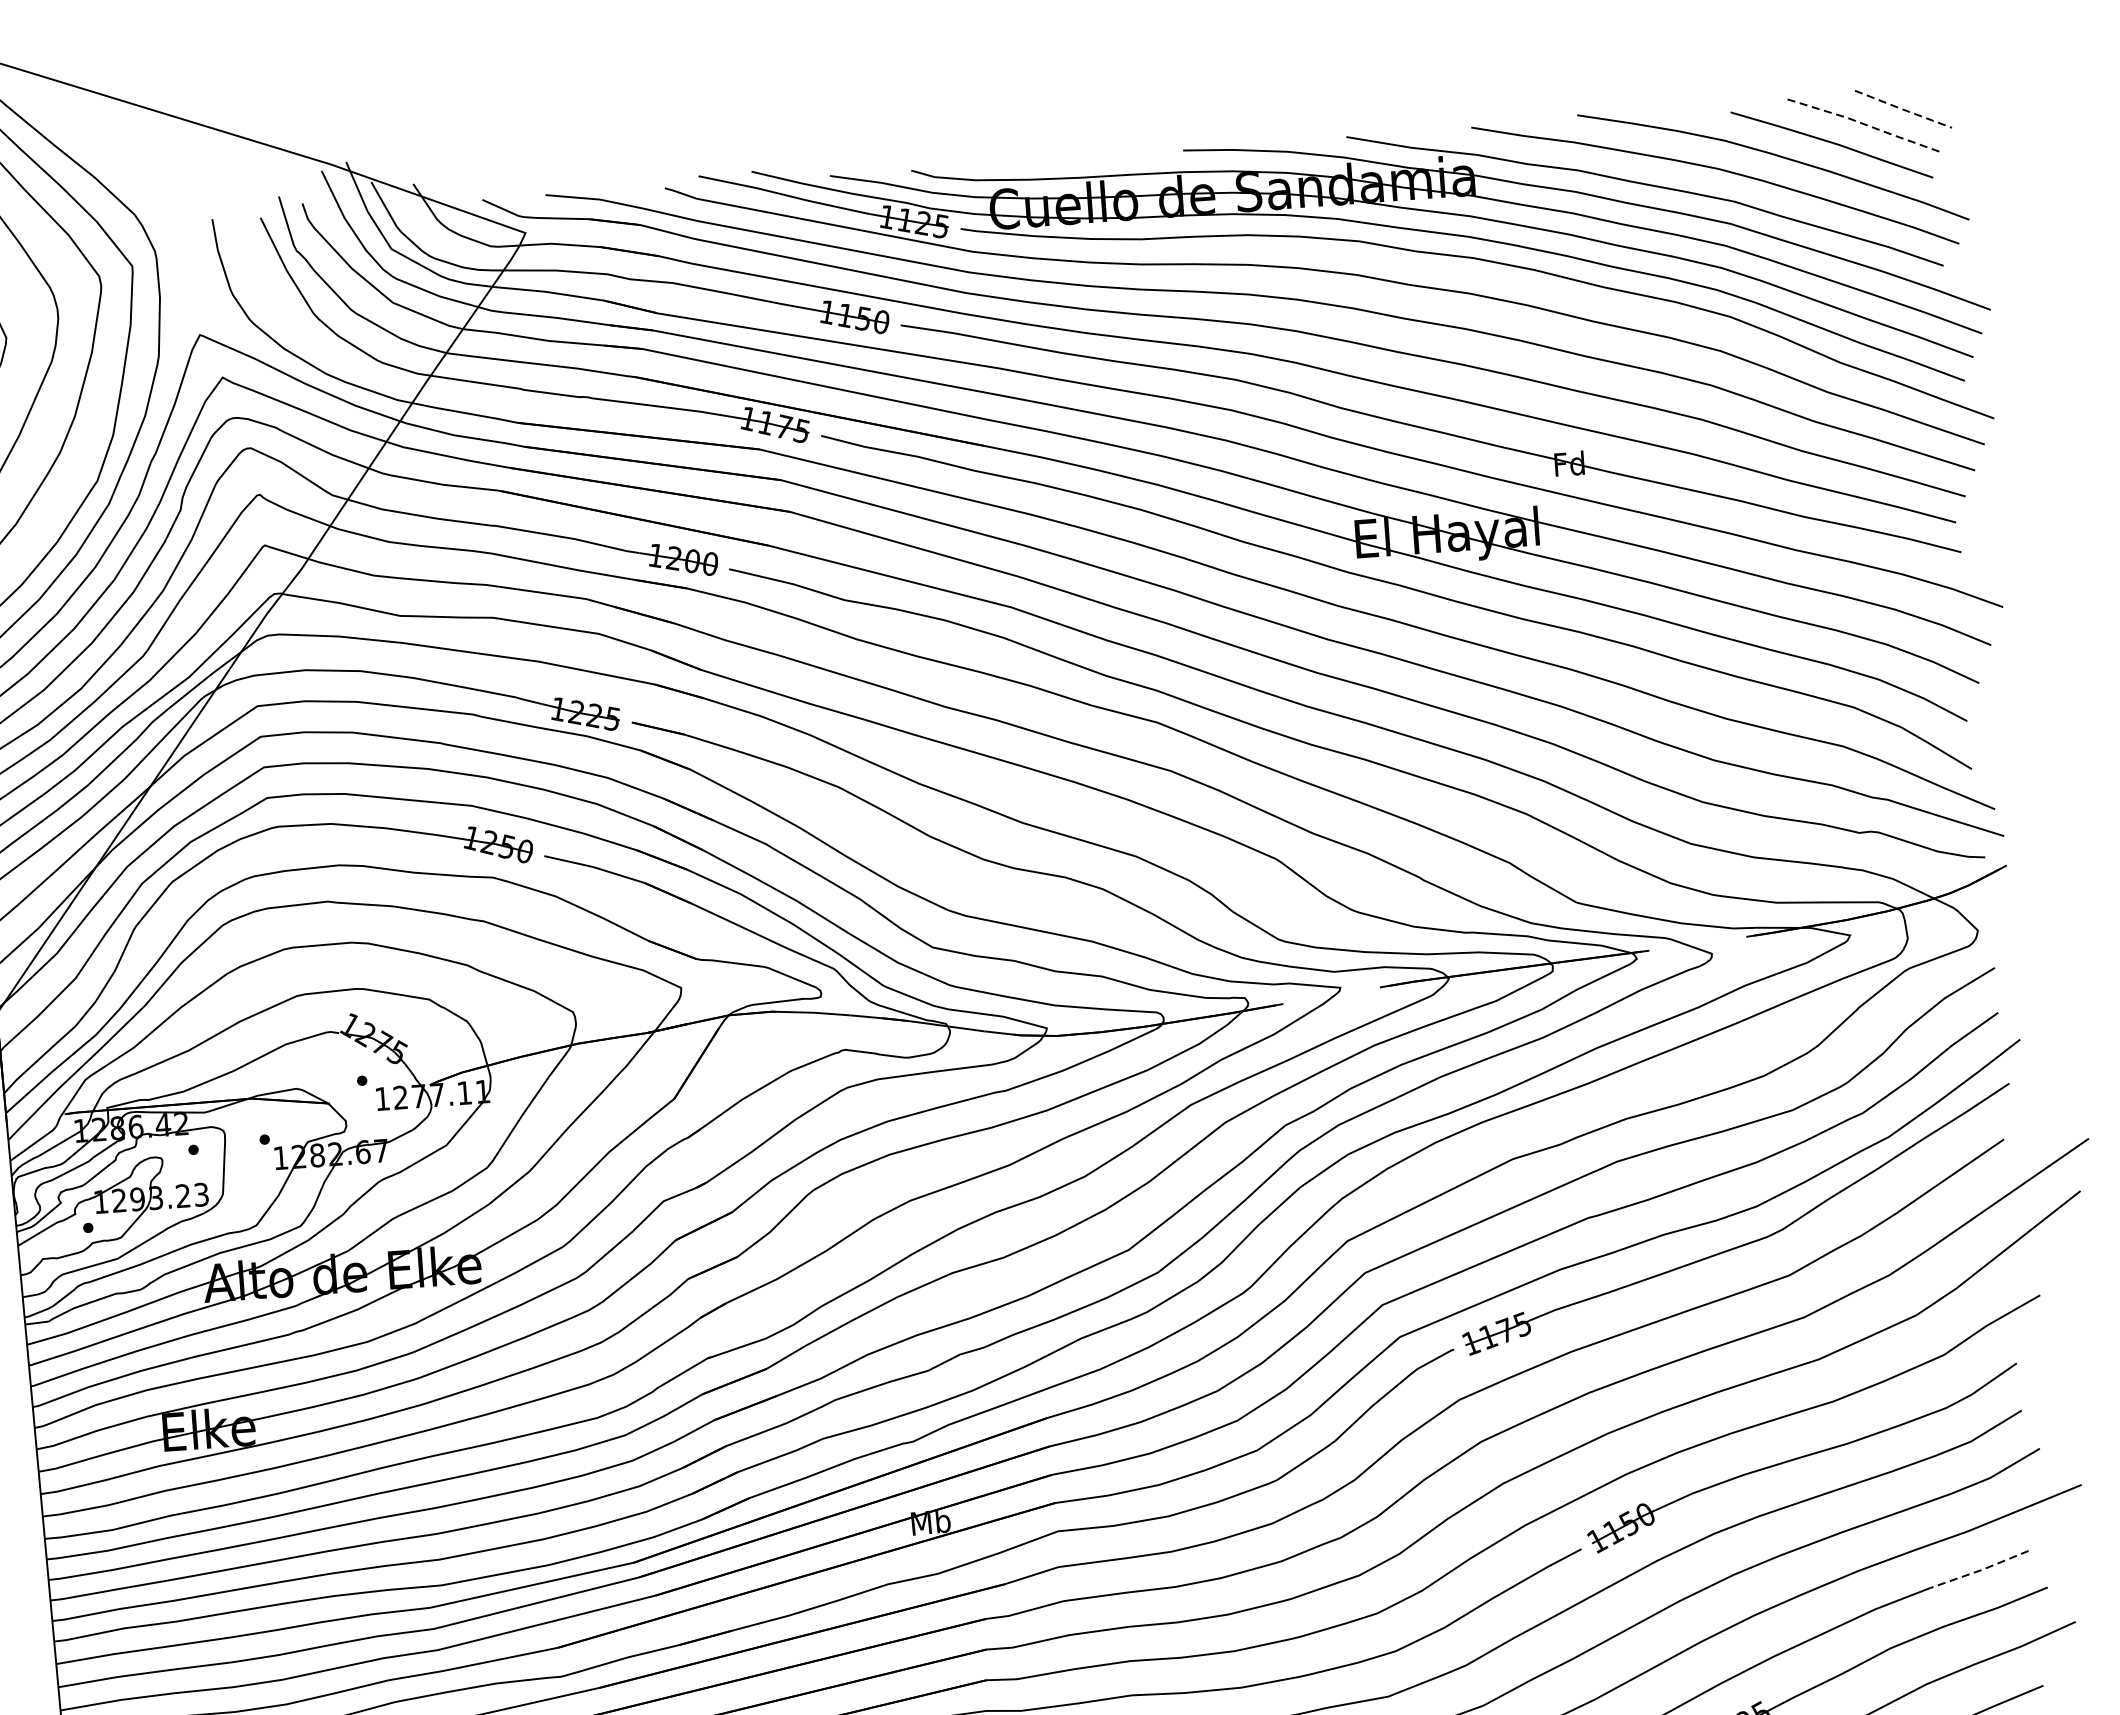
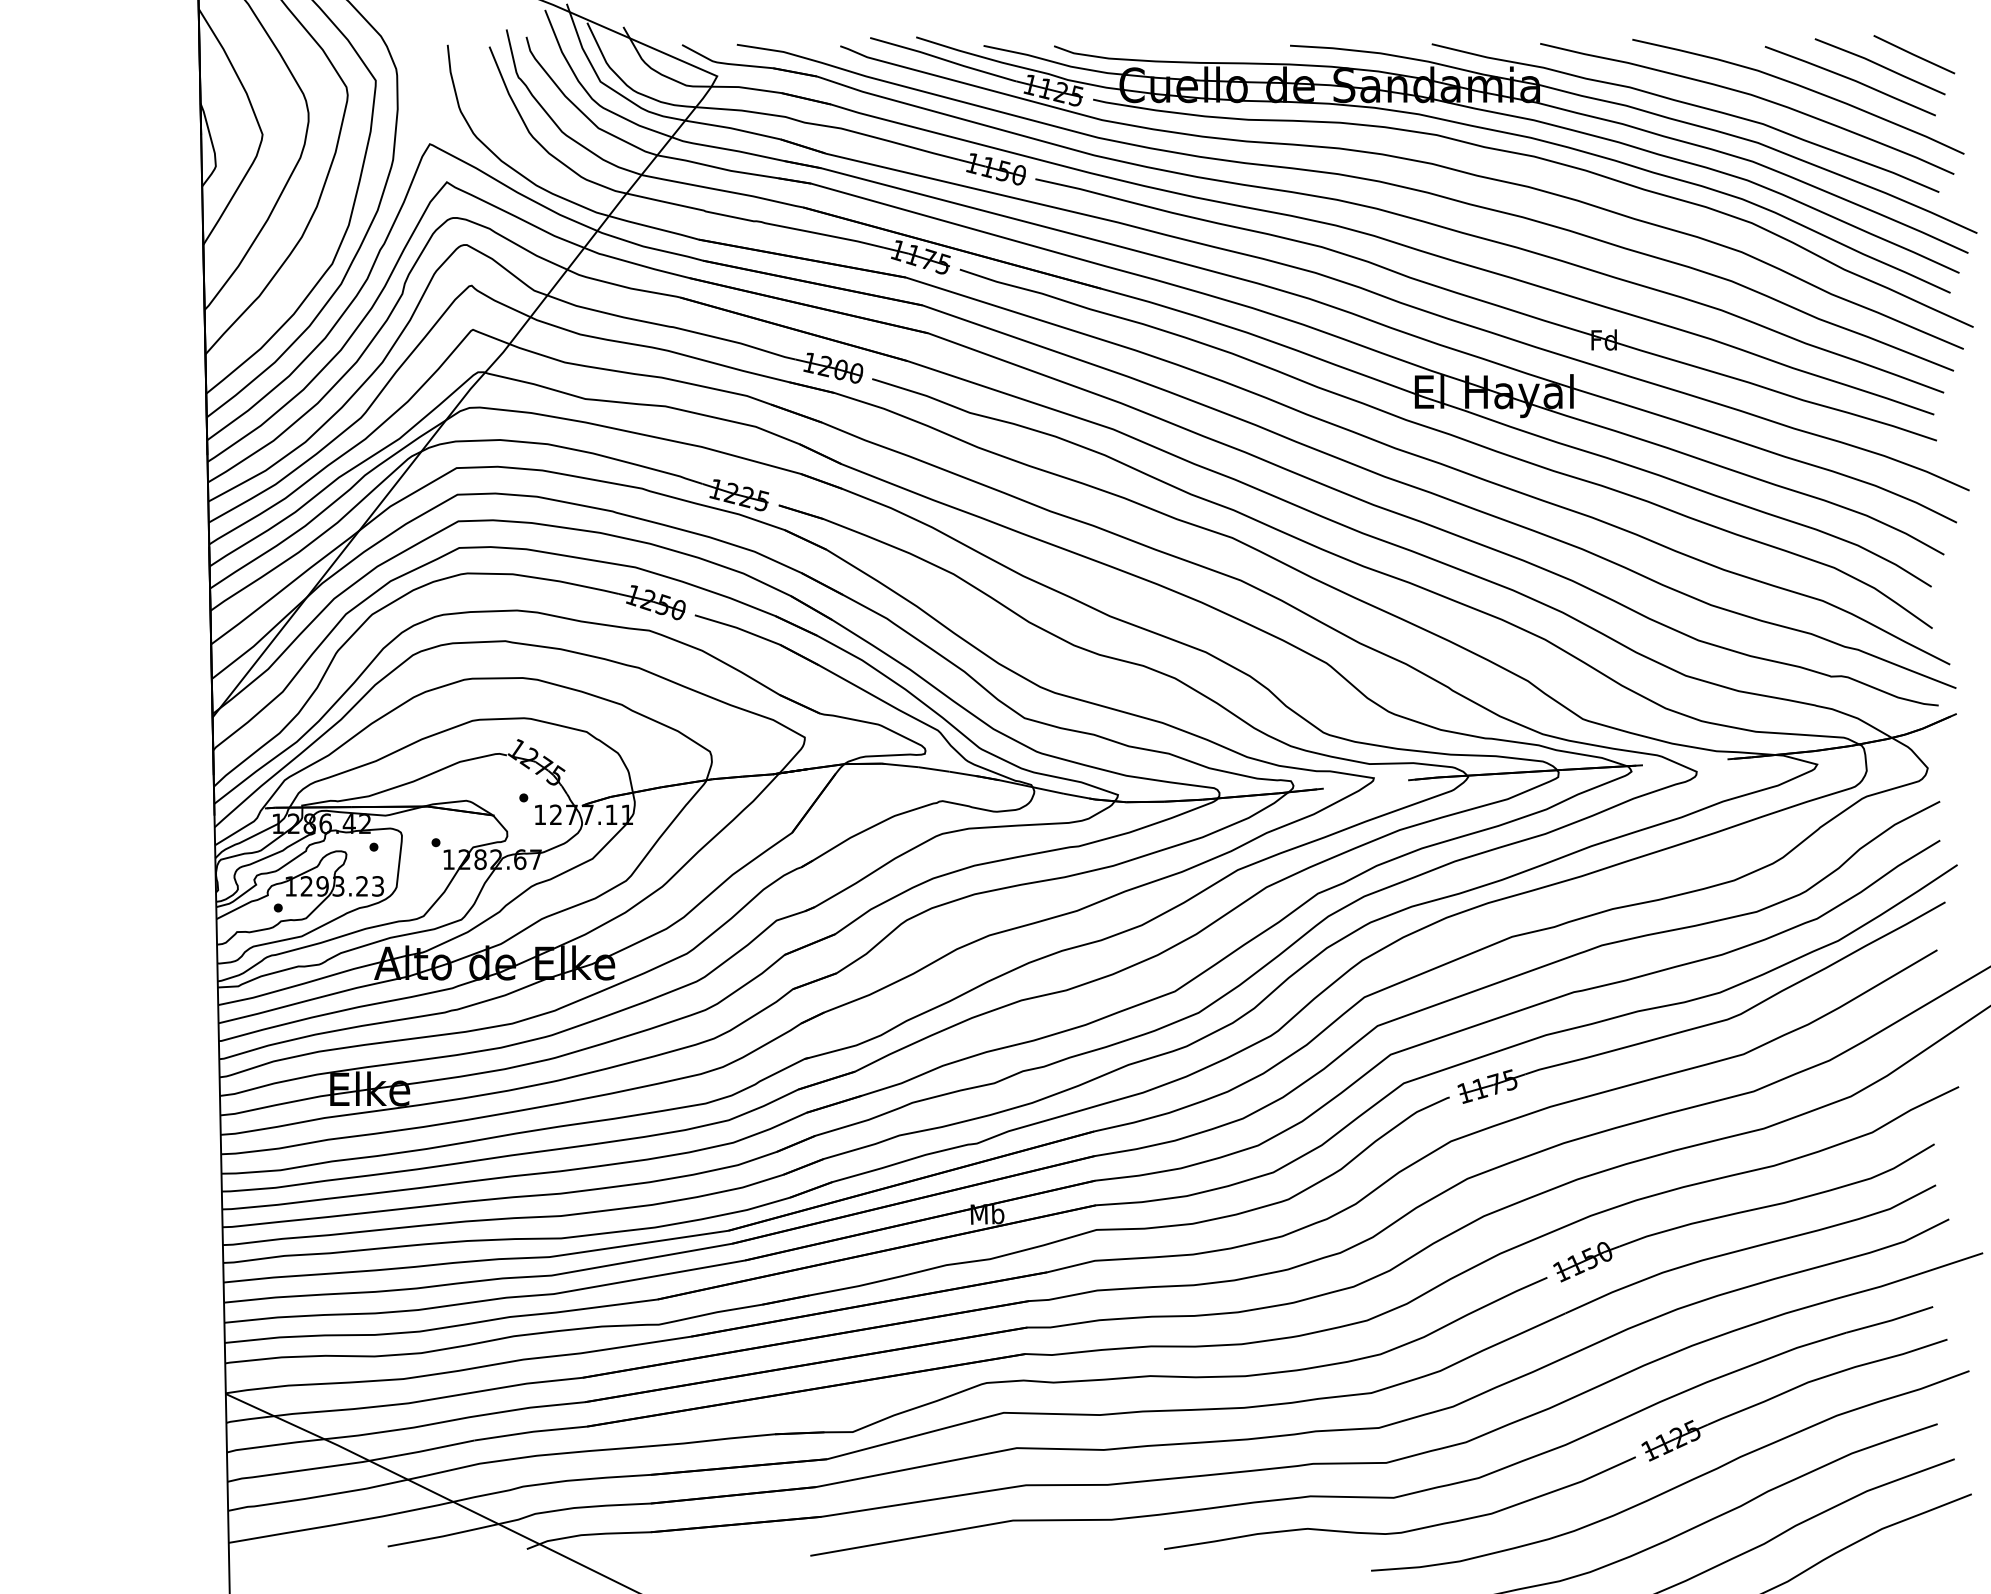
line: (1902, 109) -> (1913, 54), dashed -> solid
line: (1865, 124) -> (1880, 65), dashed -> solid
line: (1980, 1570) -> (1890, 1320), dashed -> solid

